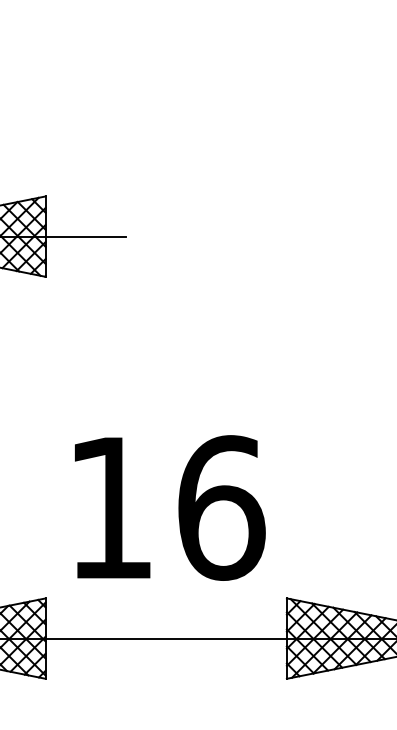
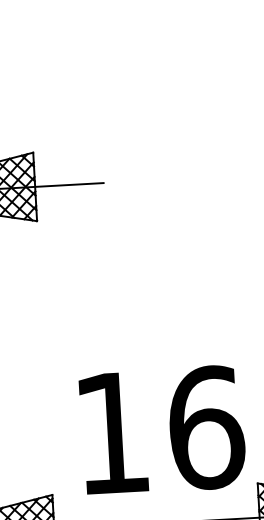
text: (170, 507) -> (163, 429), moved

